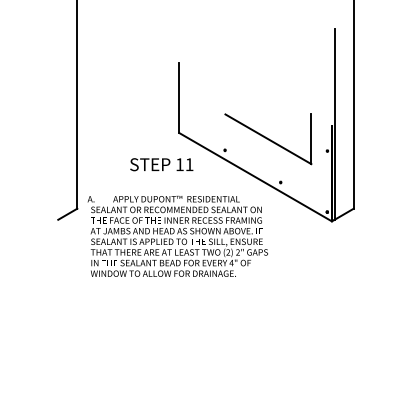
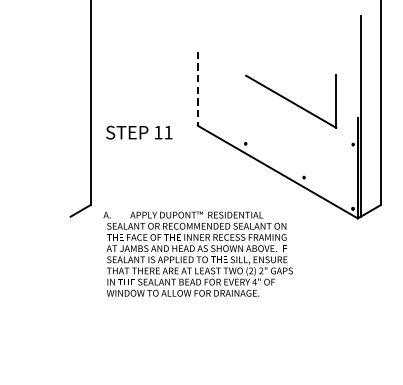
line: (179, 98) -> (197, 89), solid -> dashed
part: (268, 139) -> (291, 102), moved
text: (161, 164) -> (139, 132), moved
text: (177, 235) -> (197, 253), moved

